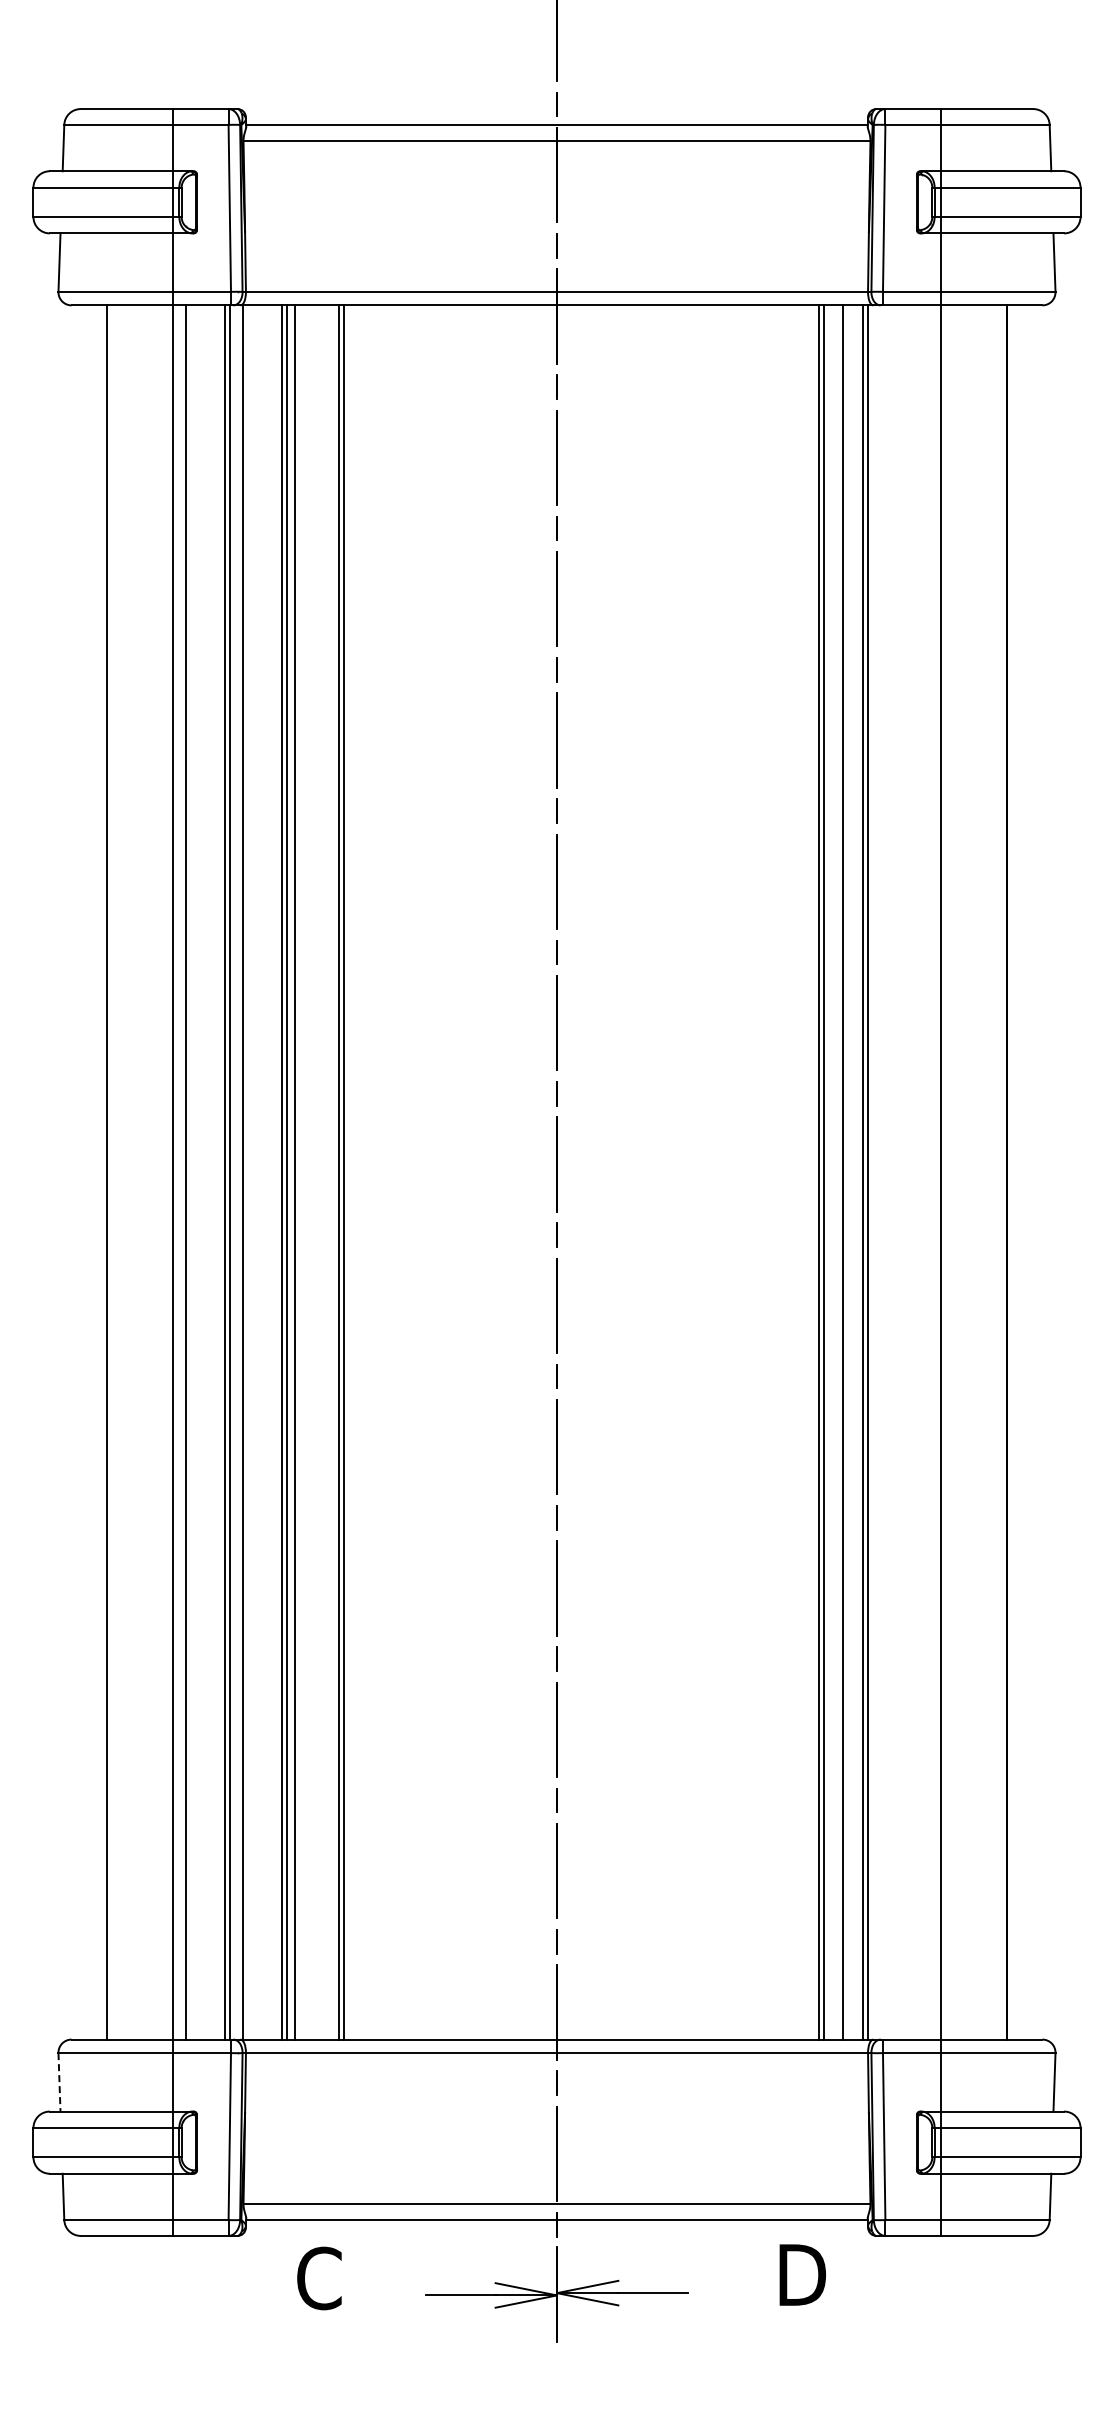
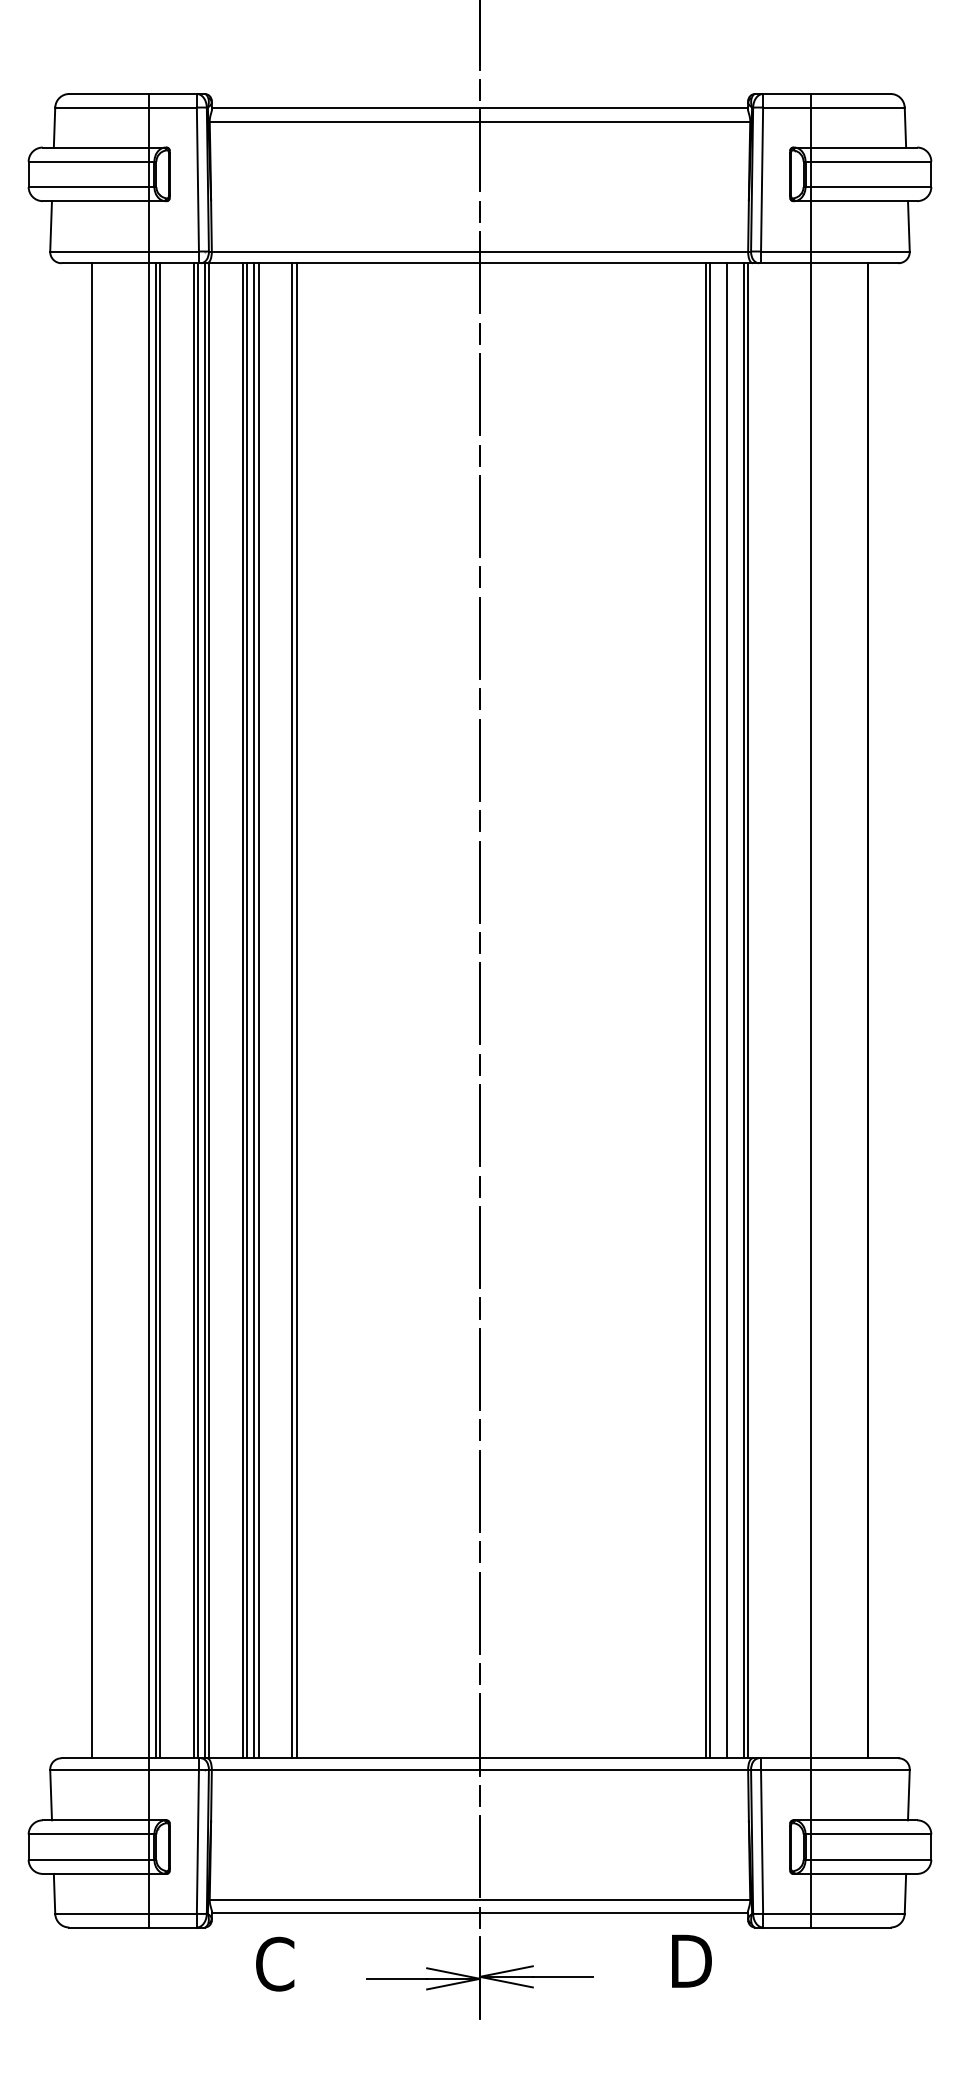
line: (180, 1172) -> (155, 1010), added
line: (237, 1172) -> (204, 1010), added
line: (300, 1172) -> (258, 1010), added
line: (59, 2082) -> (51, 1795), dashed -> solid

